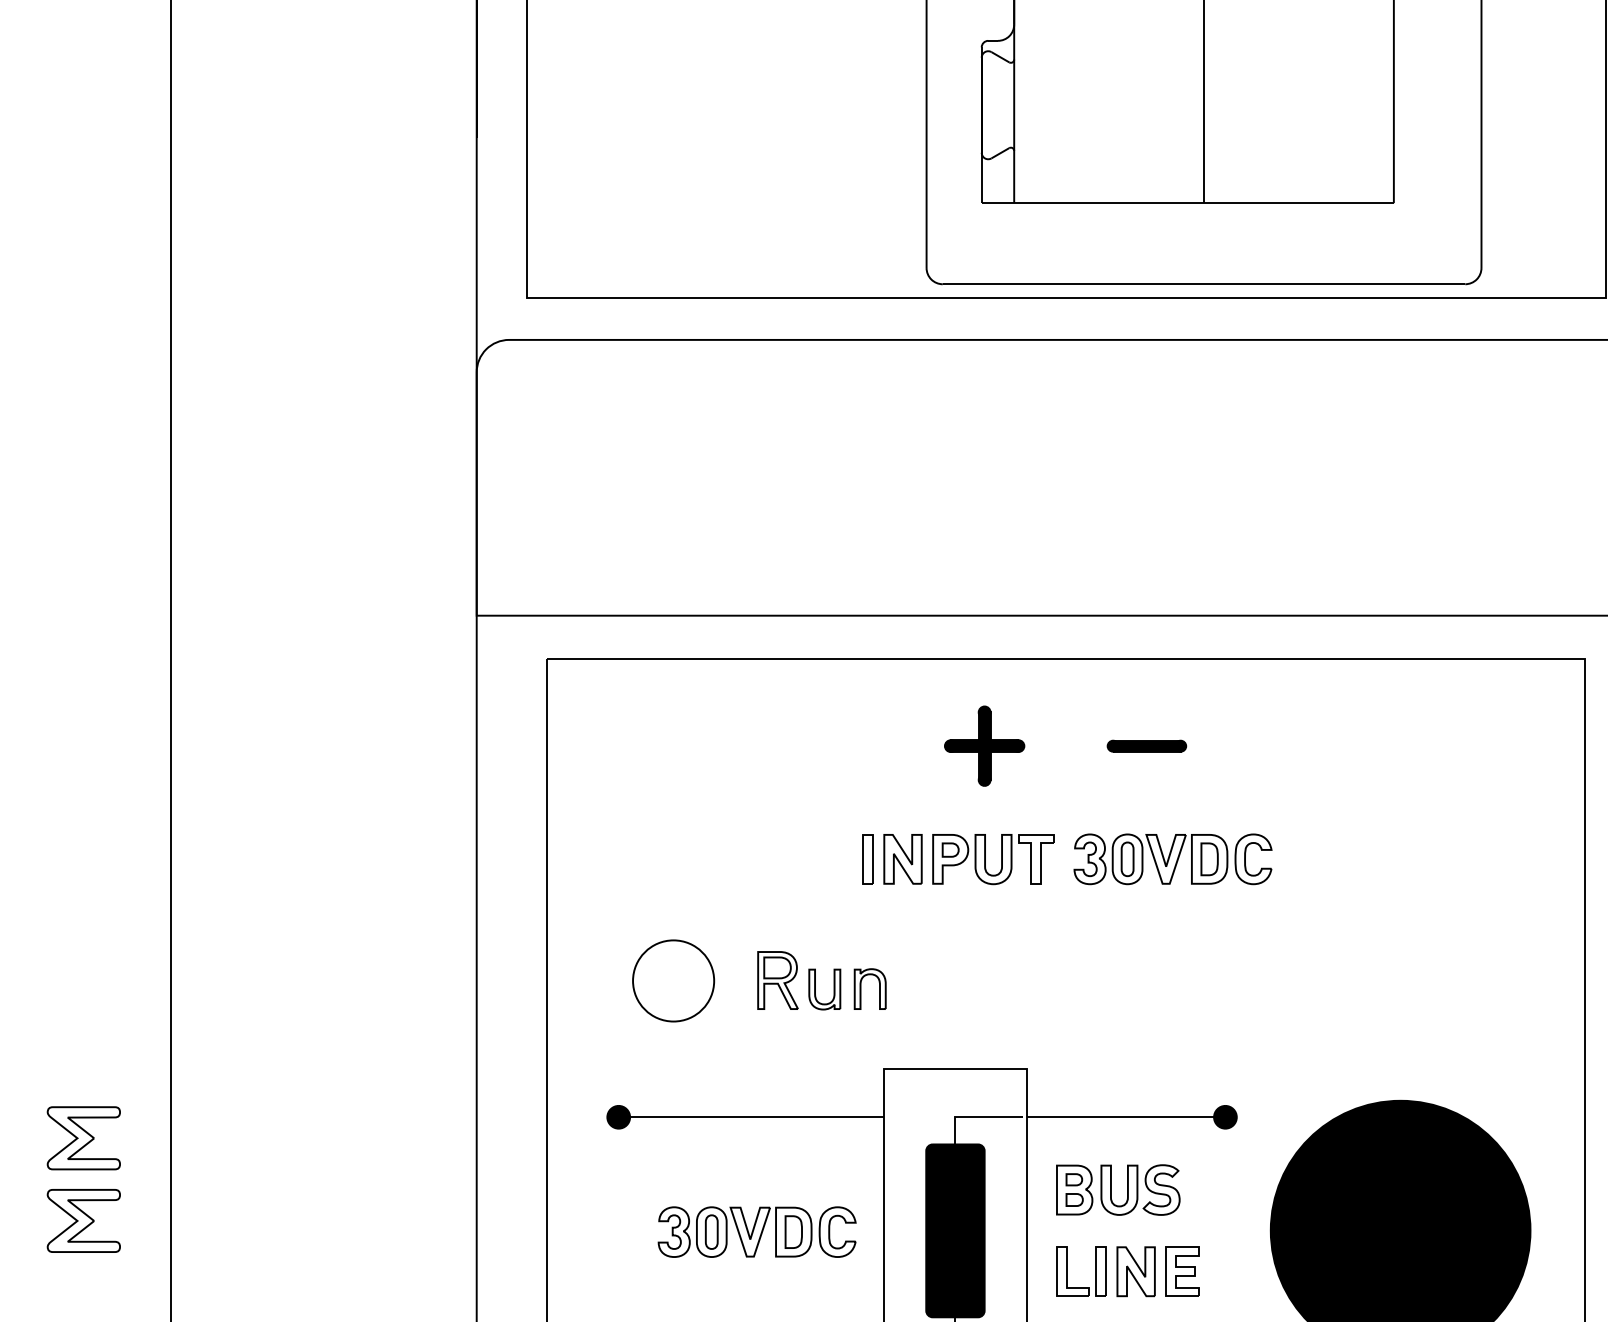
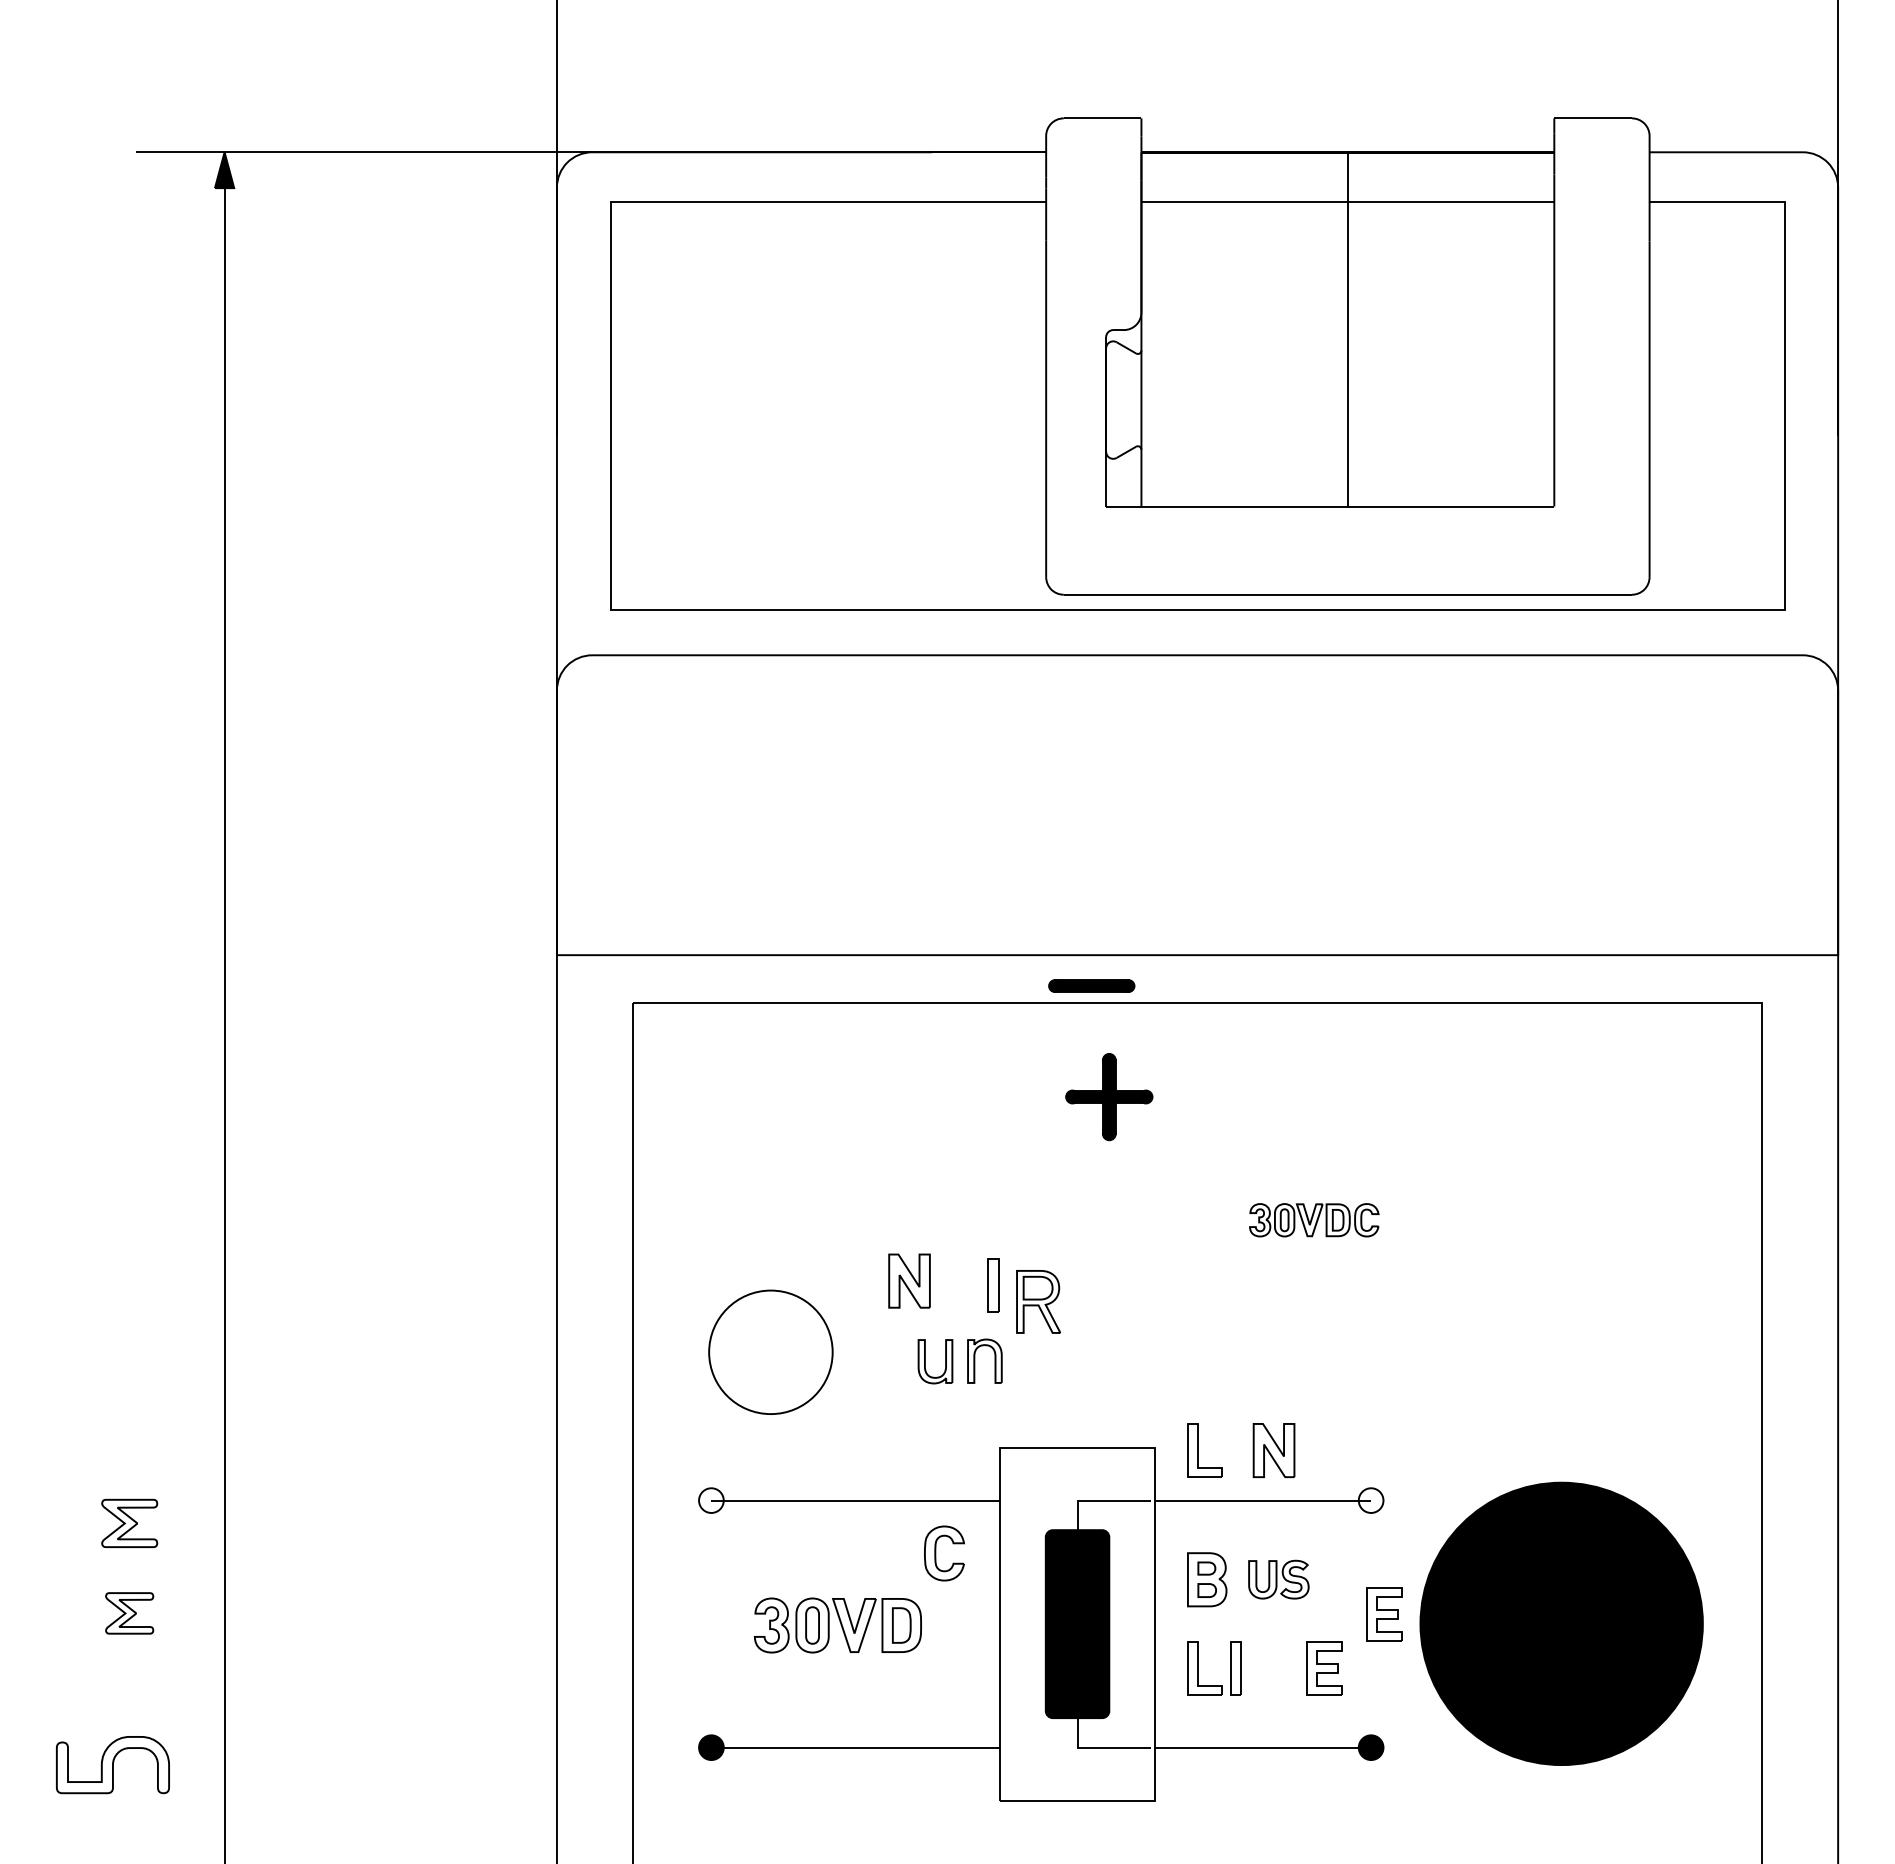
part: (1146, 745) -> (1091, 985), moved
part: (902, 858) -> (909, 1280), moved
part: (868, 859) -> (993, 1285), moved
part: (985, 859) -> (1110, 1220), removed
part: (1173, 859) -> (1314, 1220), size x0.6
part: (777, 980) -> (1038, 1301), moved
part: (673, 981) -> (771, 1352), size x1.4
part: (1072, 1071) -> (1204, 1450), added
fill: (618, 1117) -> (711, 1500), removed
fill: (1224, 1117) -> (1370, 1500), removed
part: (83, 1138) -> (129, 1523), size x0.7
part: (1140, 1189) -> (1278, 1579), size x0.7
part: (83, 1221) -> (129, 1613), size x0.6
part: (1237, 1222) -> (1384, 1614), added
part: (830, 1232) -> (936, 1553), moved
part: (1135, 1271) -> (1273, 1450), moved

